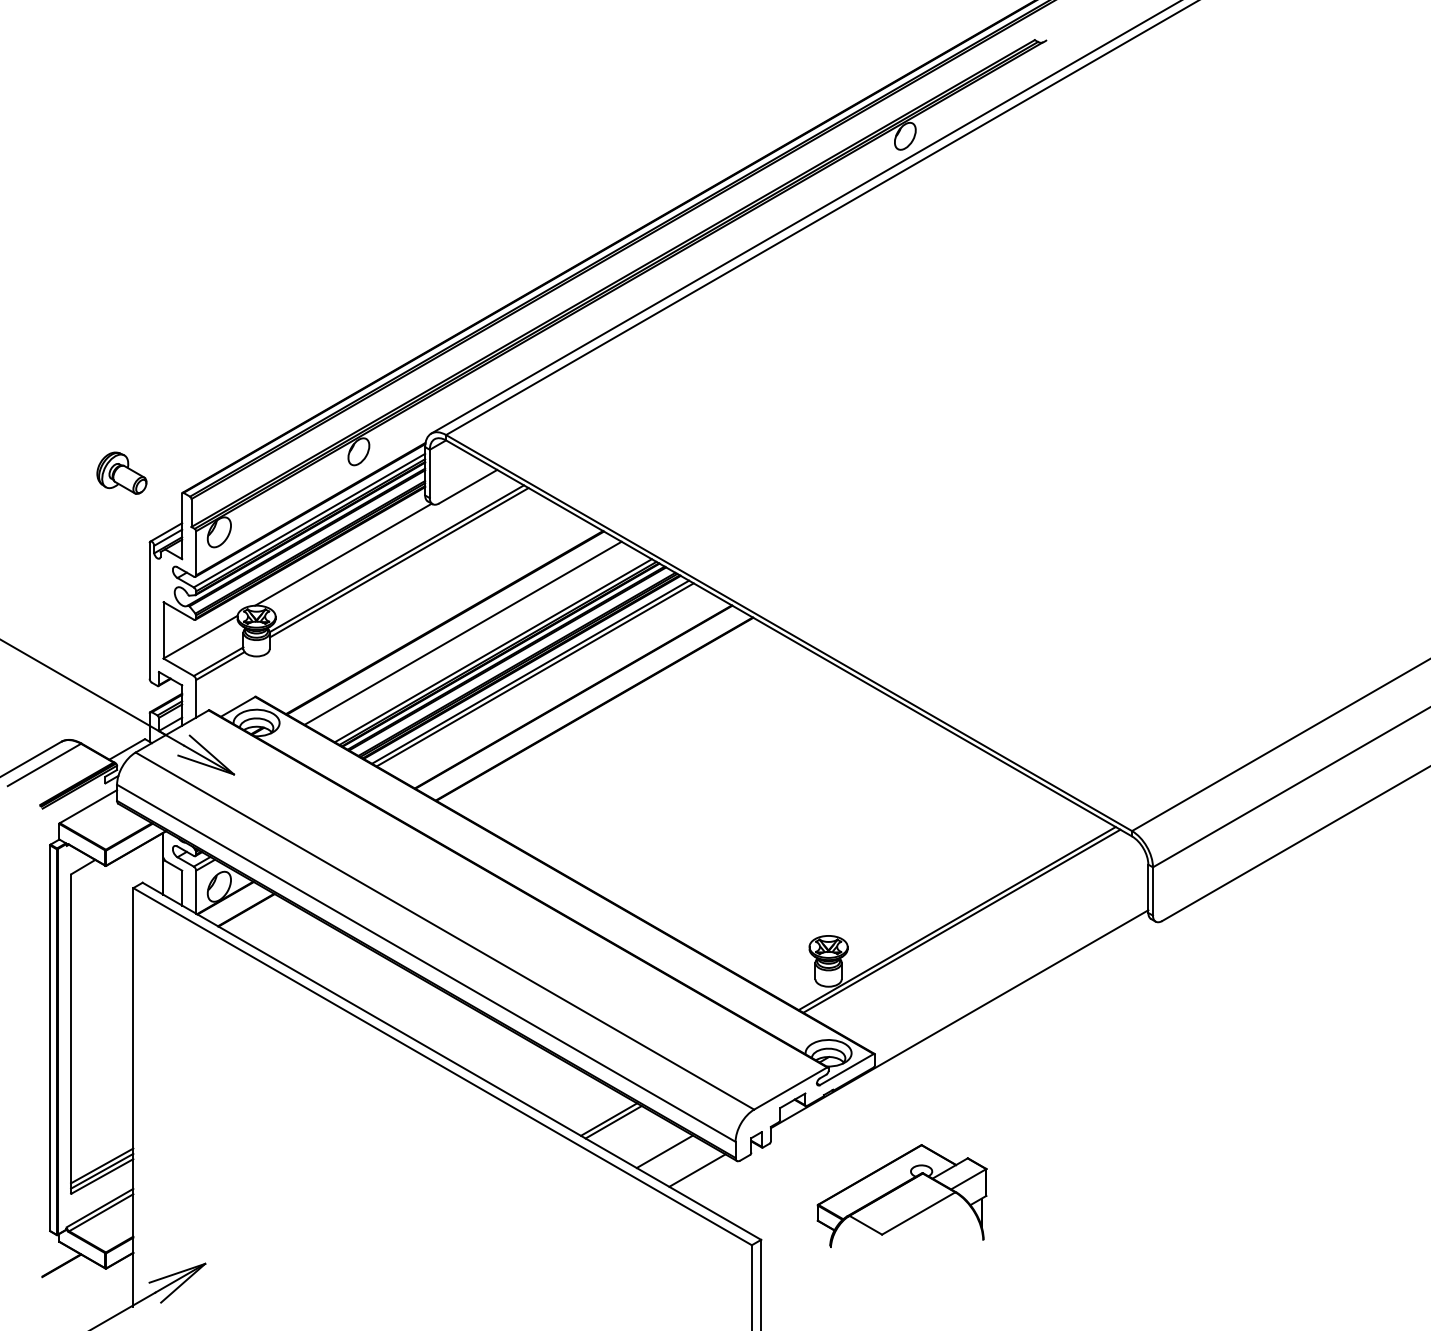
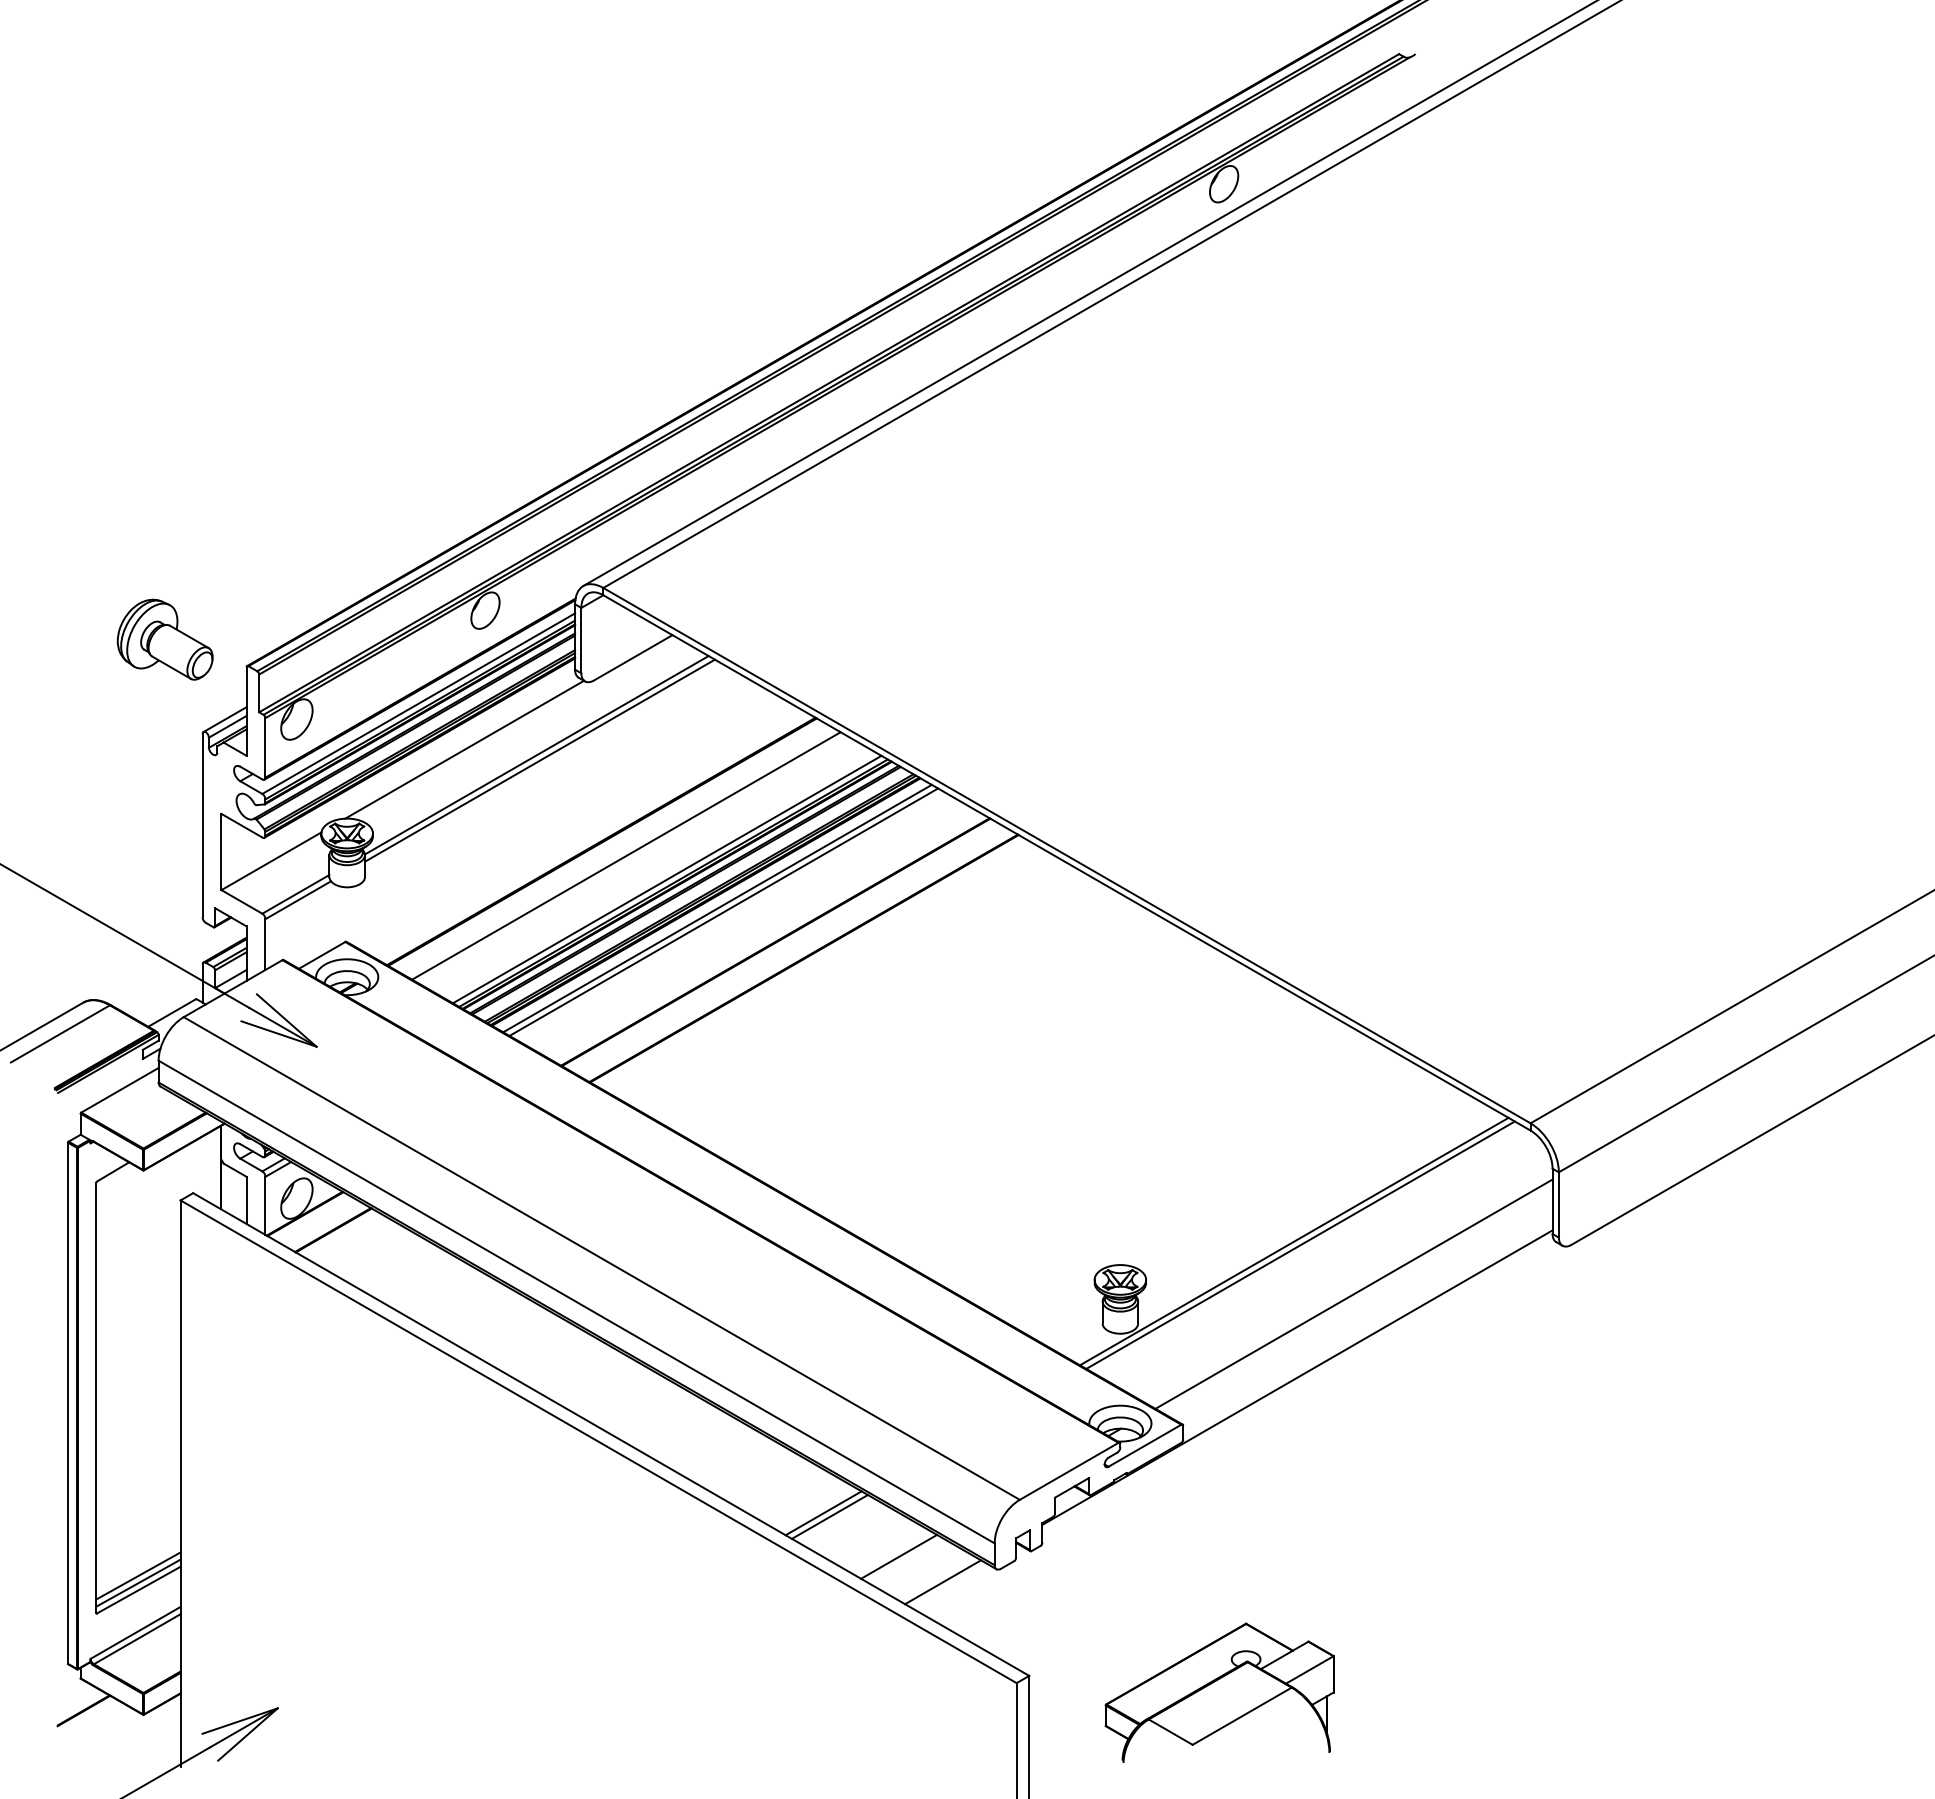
part: (121, 473) -> (164, 639), size x1.43
line: (1001, 956) -> (1353, 1293), added
part: (901, 1195) -> (1219, 1692), moved

